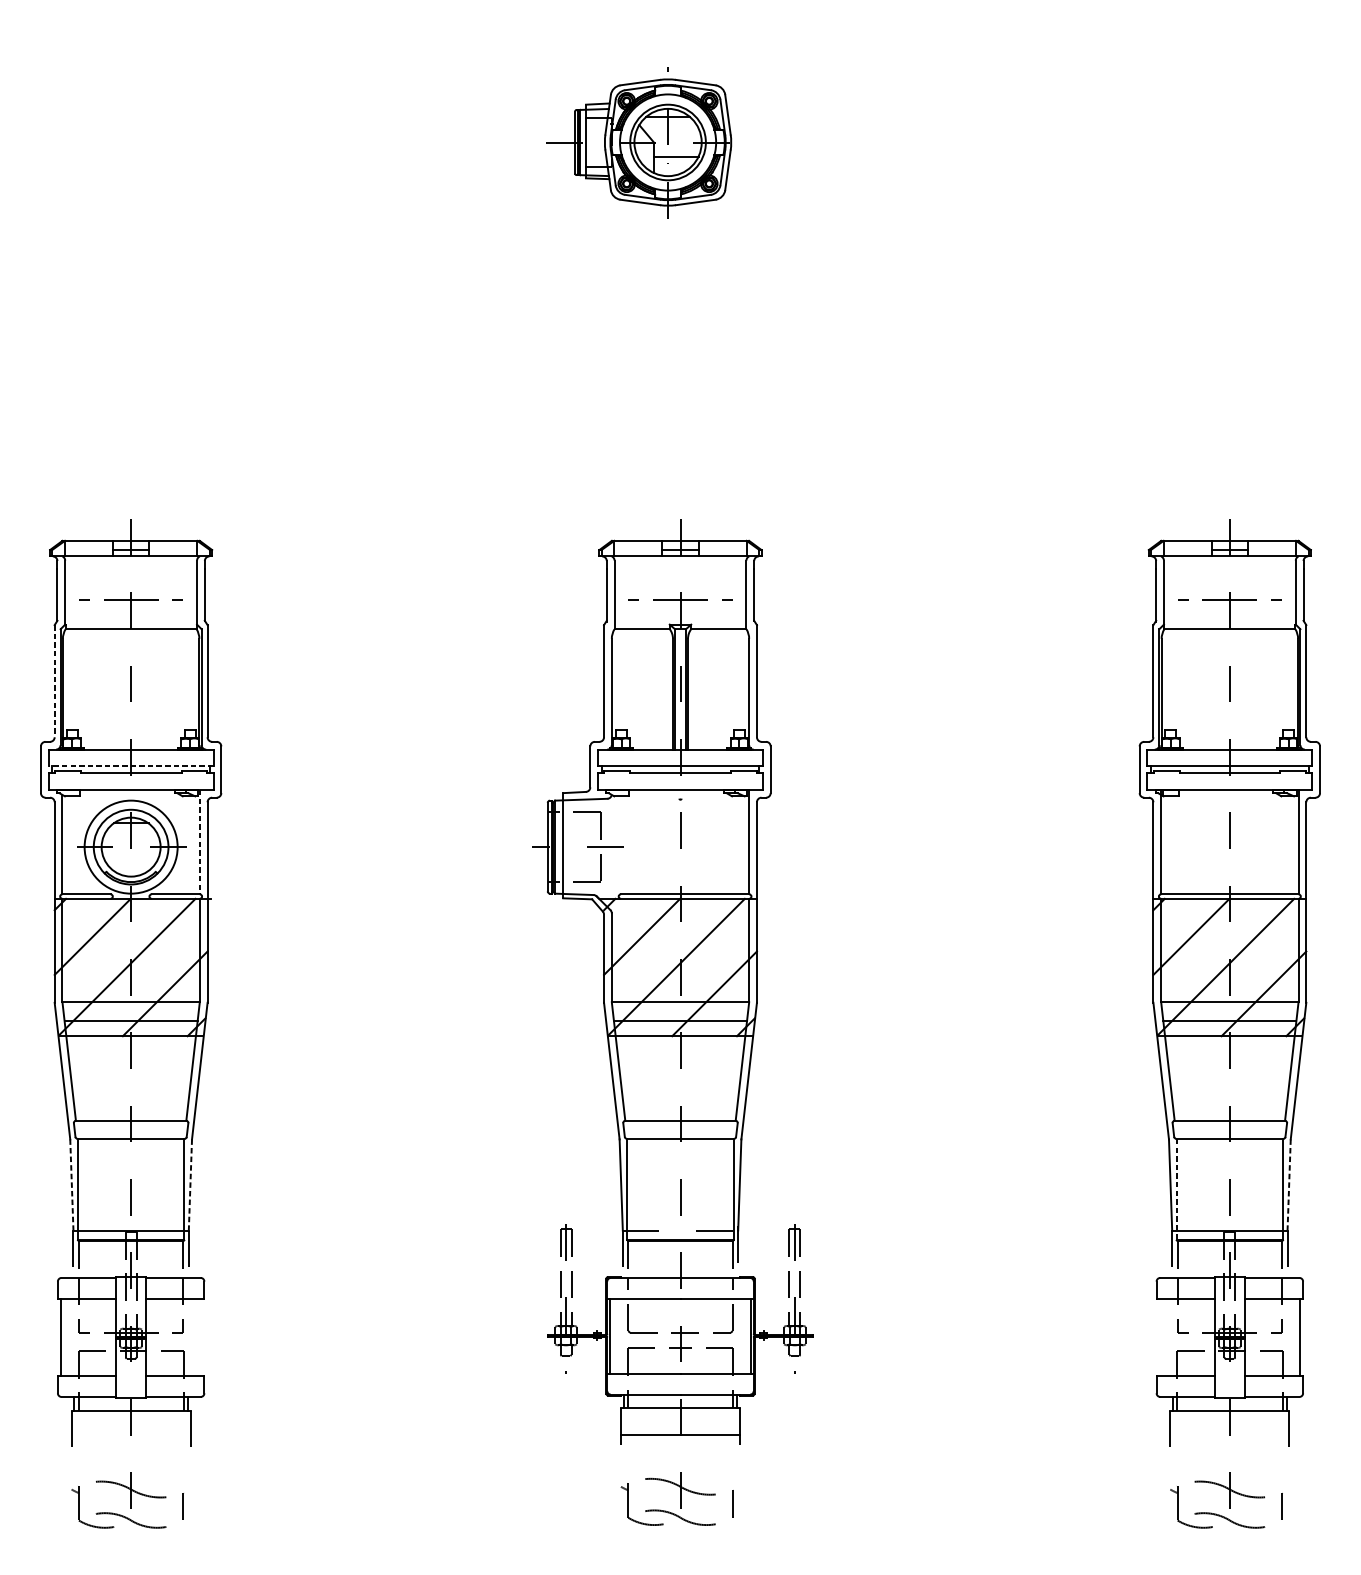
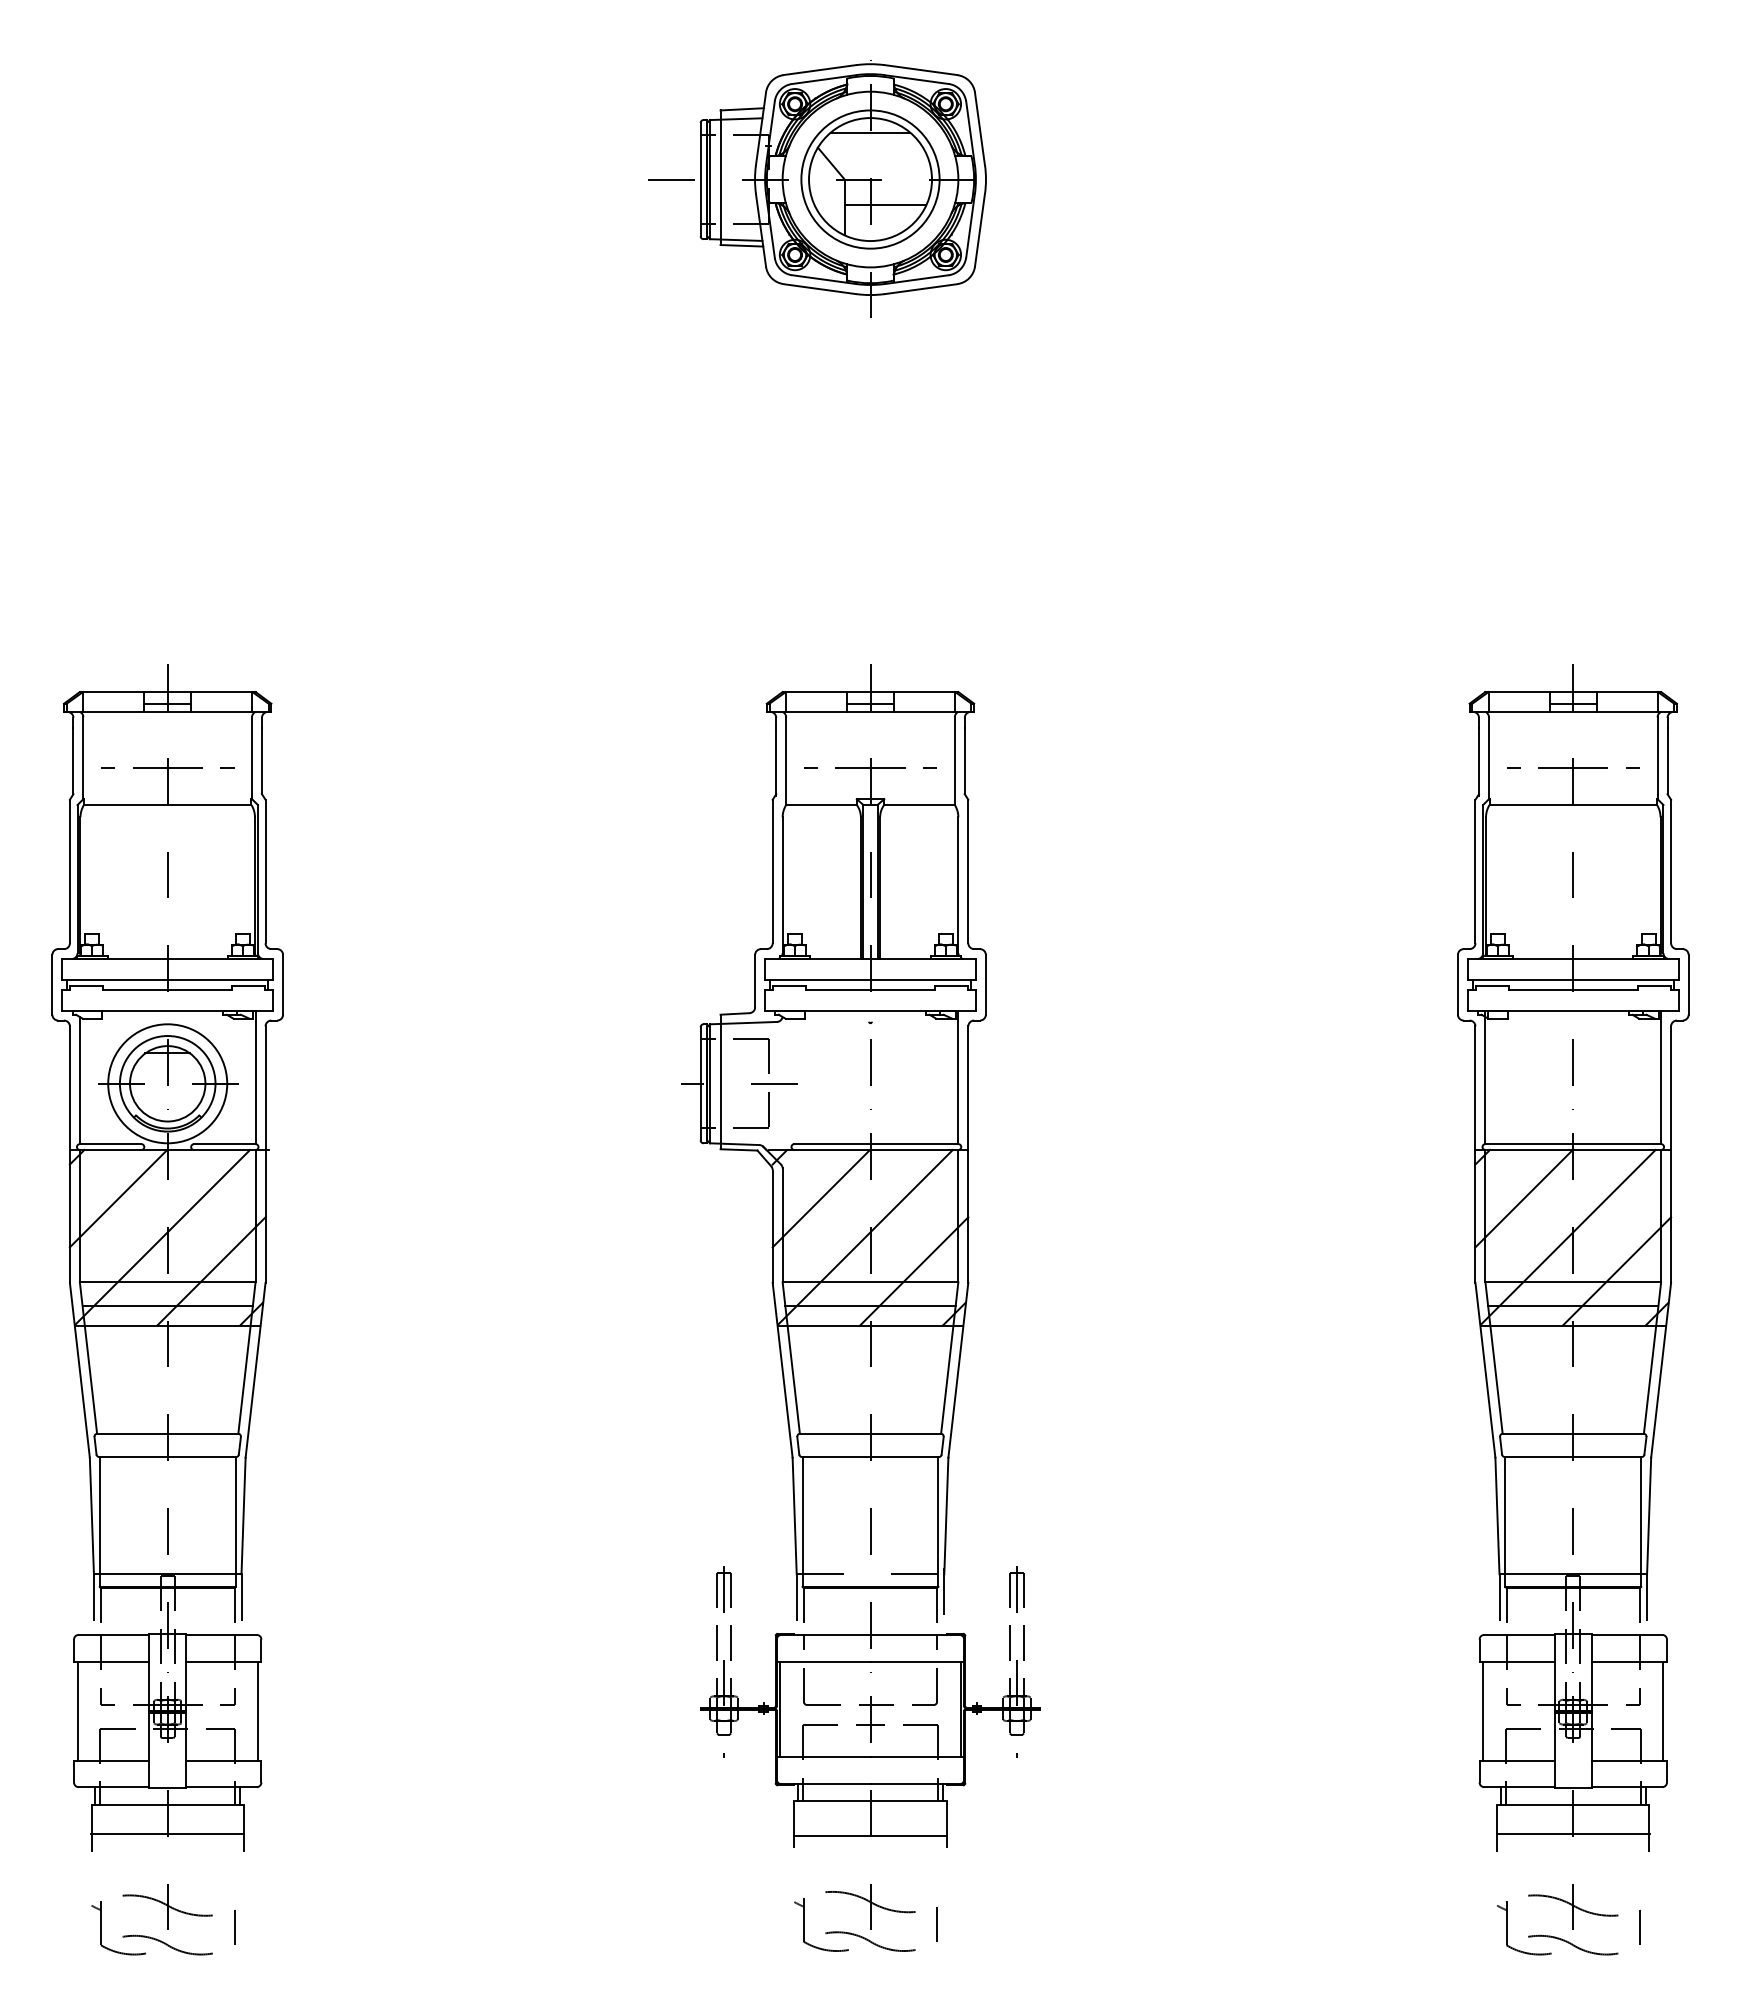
part: (639, 147) -> (817, 188), size x1.43
line: (54, 681) -> (69, 871), dashed -> solid
line: (130, 766) -> (167, 980), dashed -> solid
line: (199, 842) -> (255, 1077), dashed -> solid
line: (71, 1185) -> (91, 1516), dashed -> solid
line: (190, 1185) -> (243, 1516), dashed -> solid
line: (1289, 1185) -> (1649, 1516), dashed -> solid
line: (1176, 1189) -> (1505, 1521), dashed -> solid
line: (201, 1337) -> (257, 1710), added
line: (1159, 1337) -> (1483, 1710), added
line: (130, 1433) -> (167, 1834), added
line: (1230, 1433) -> (1573, 1834), added

